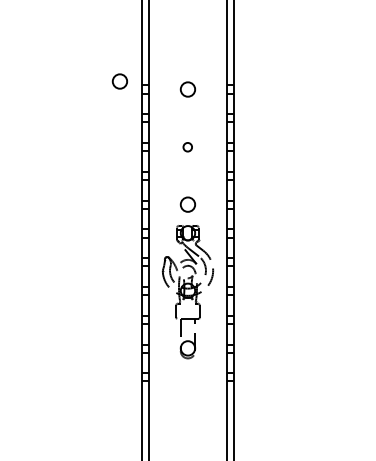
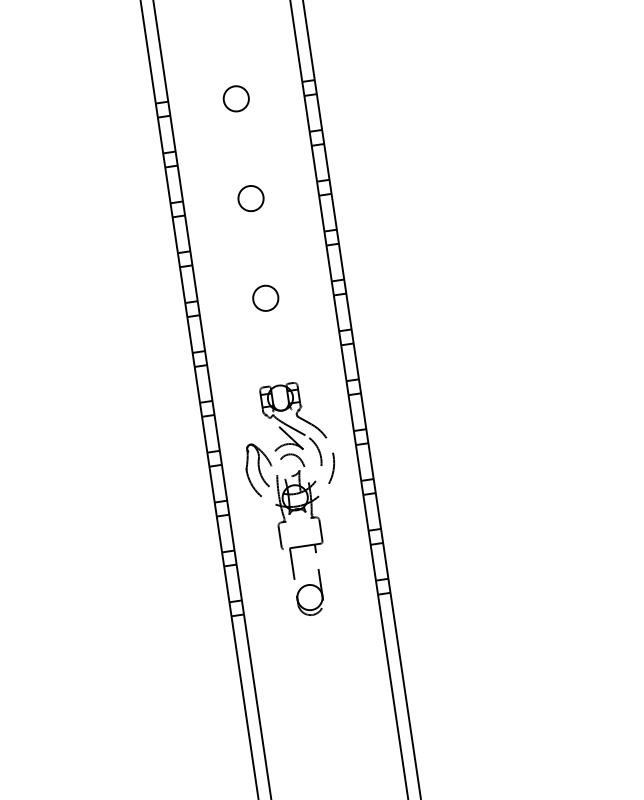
circle: (119, 81) -> (115, 102), removed
circle: (187, 147) -> (250, 199), size x1.67
part: (188, 292) -> (296, 500), moved

